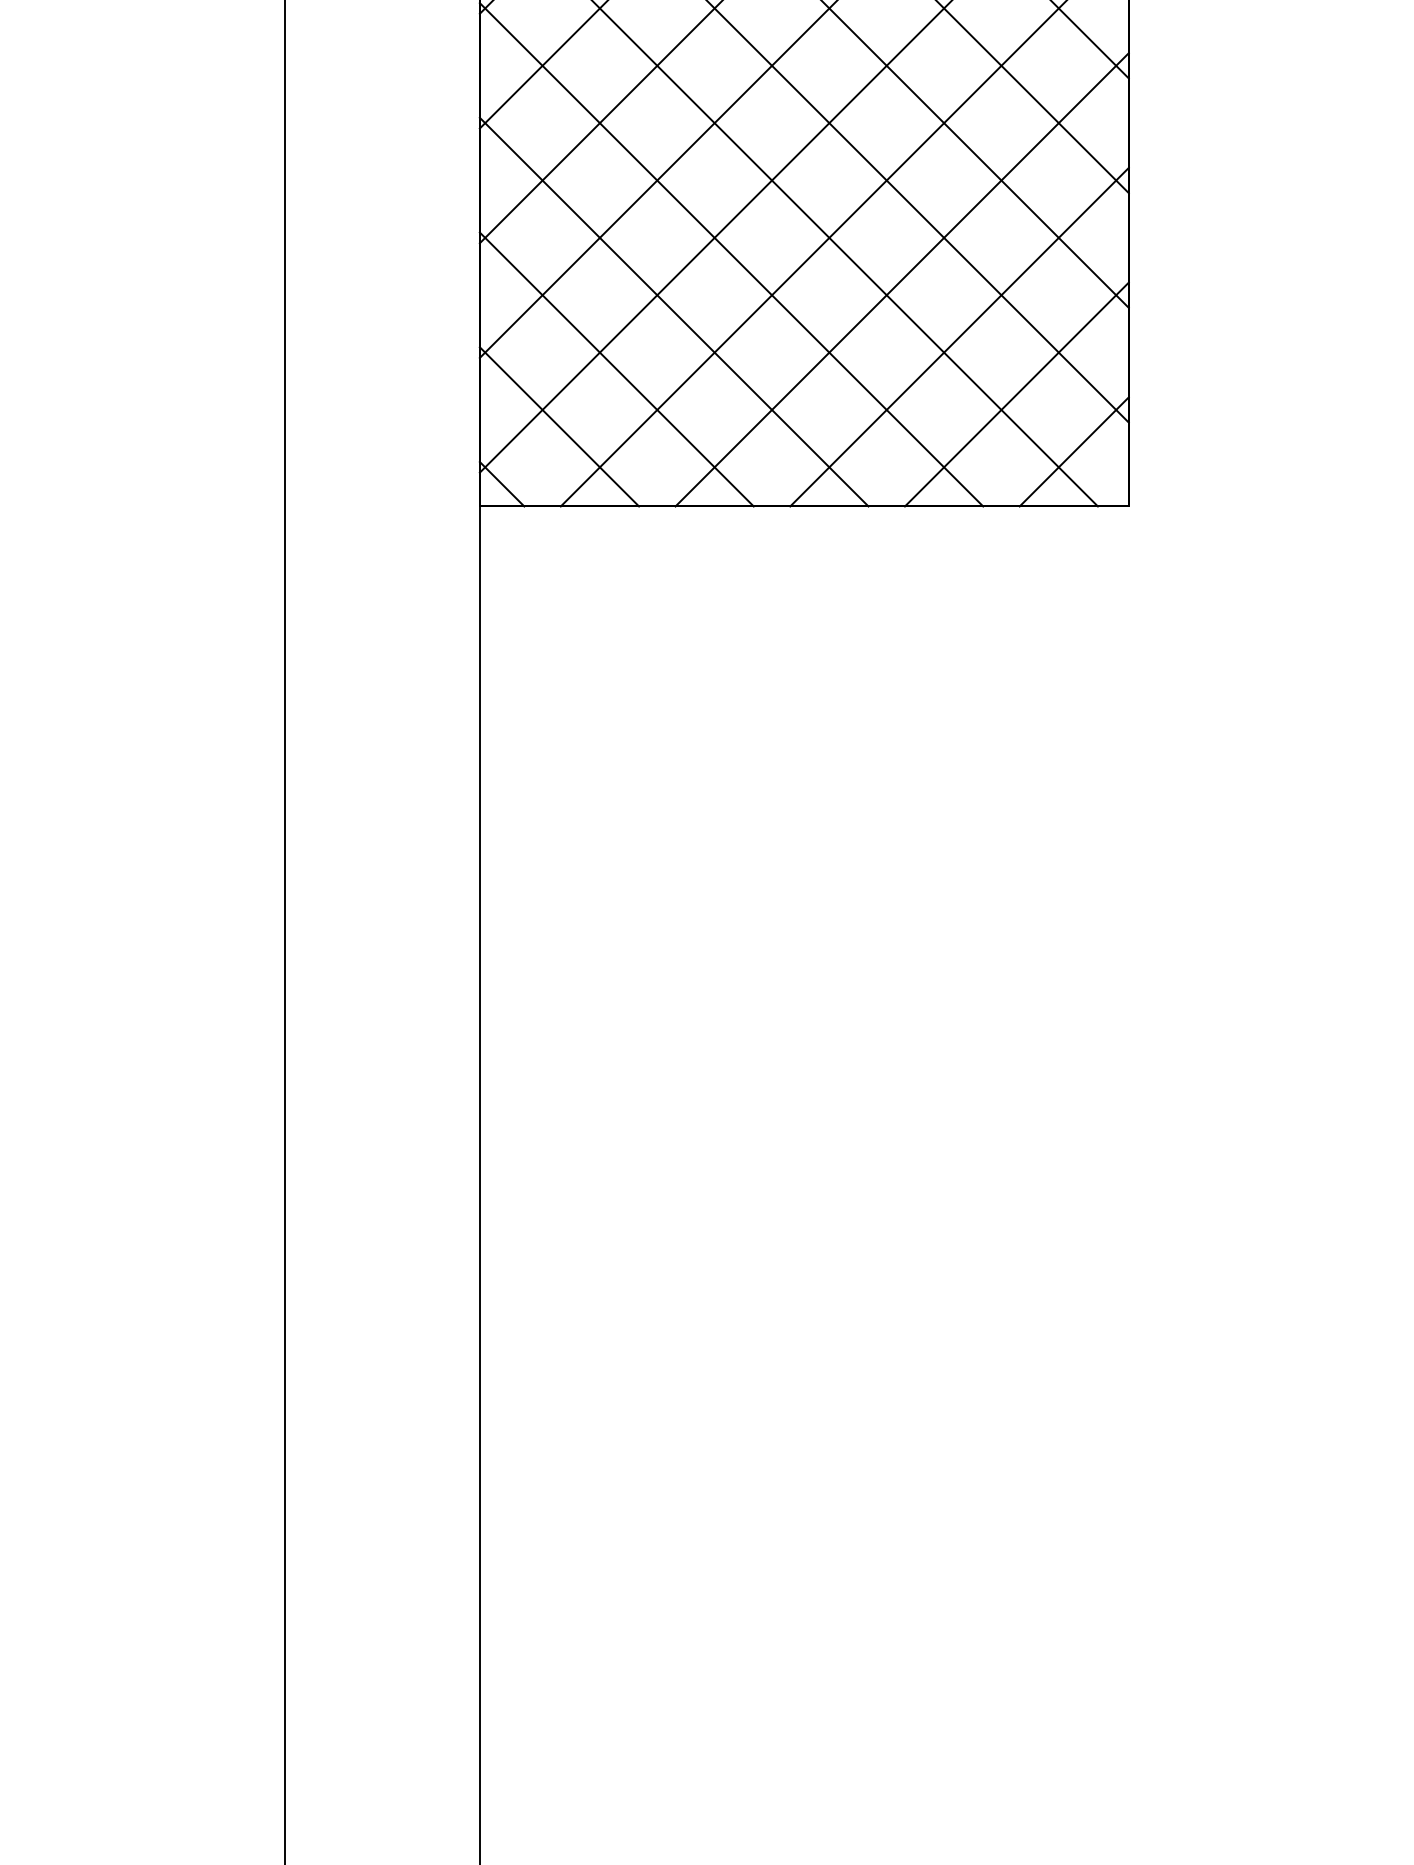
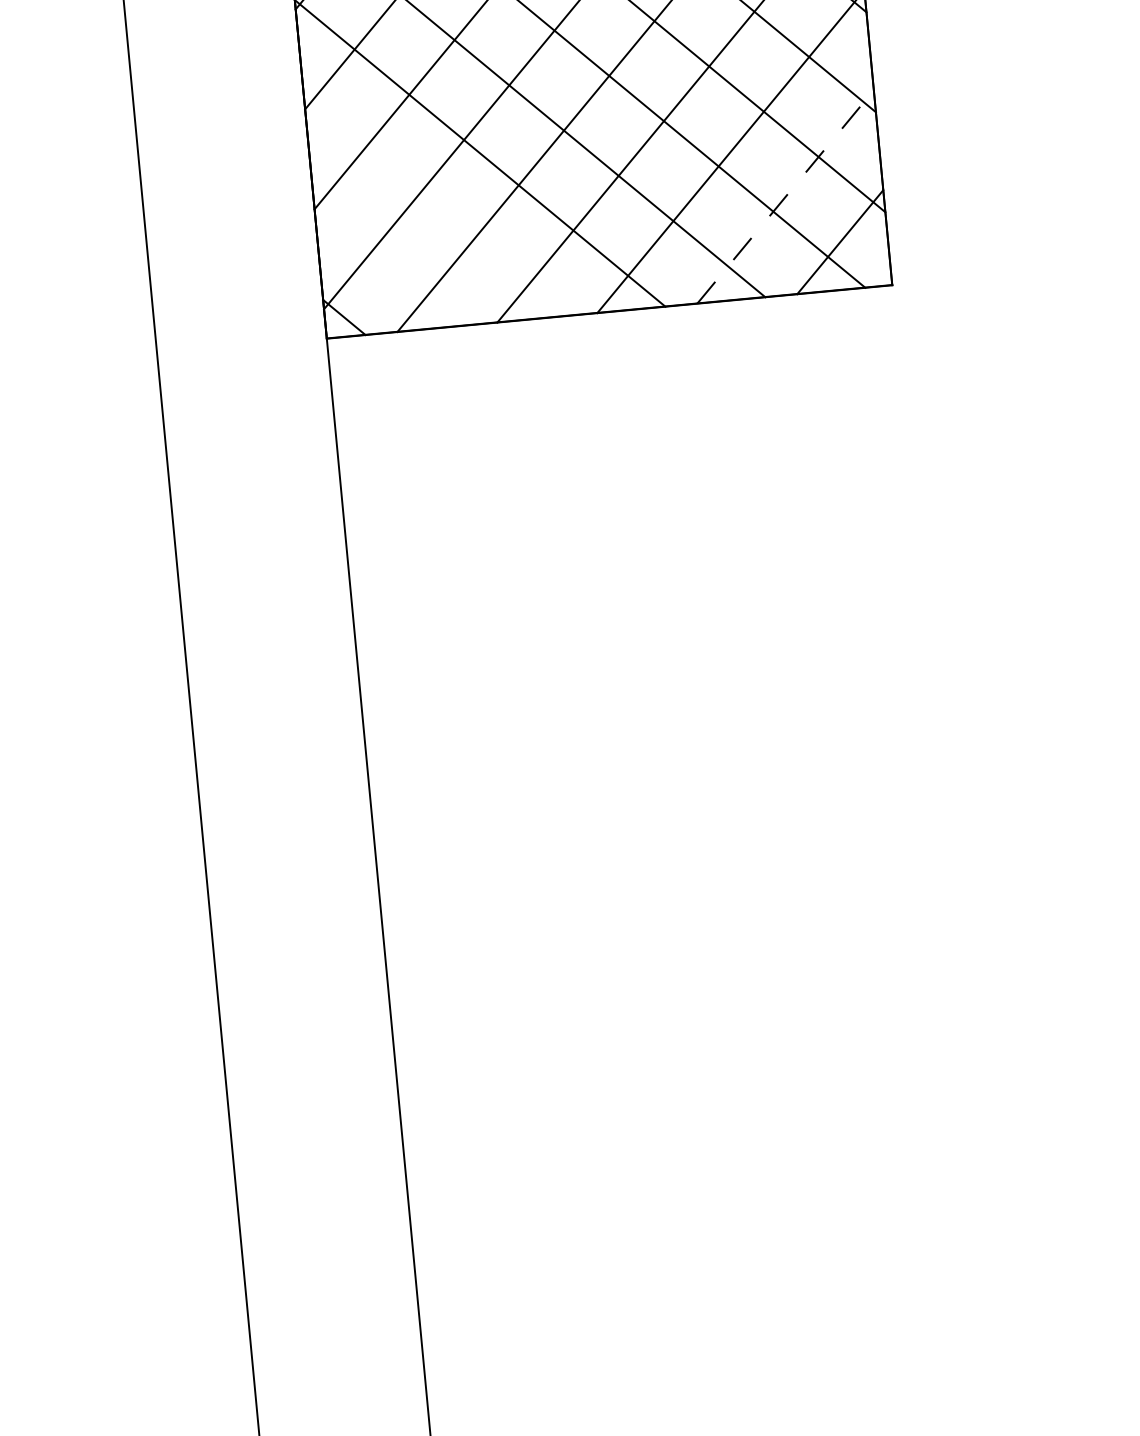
line: (616, 369) -> (434, 208), removed
line: (1017, 394) -> (786, 196), solid -> dashed
line: (559, 426) -> (389, 262), removed

